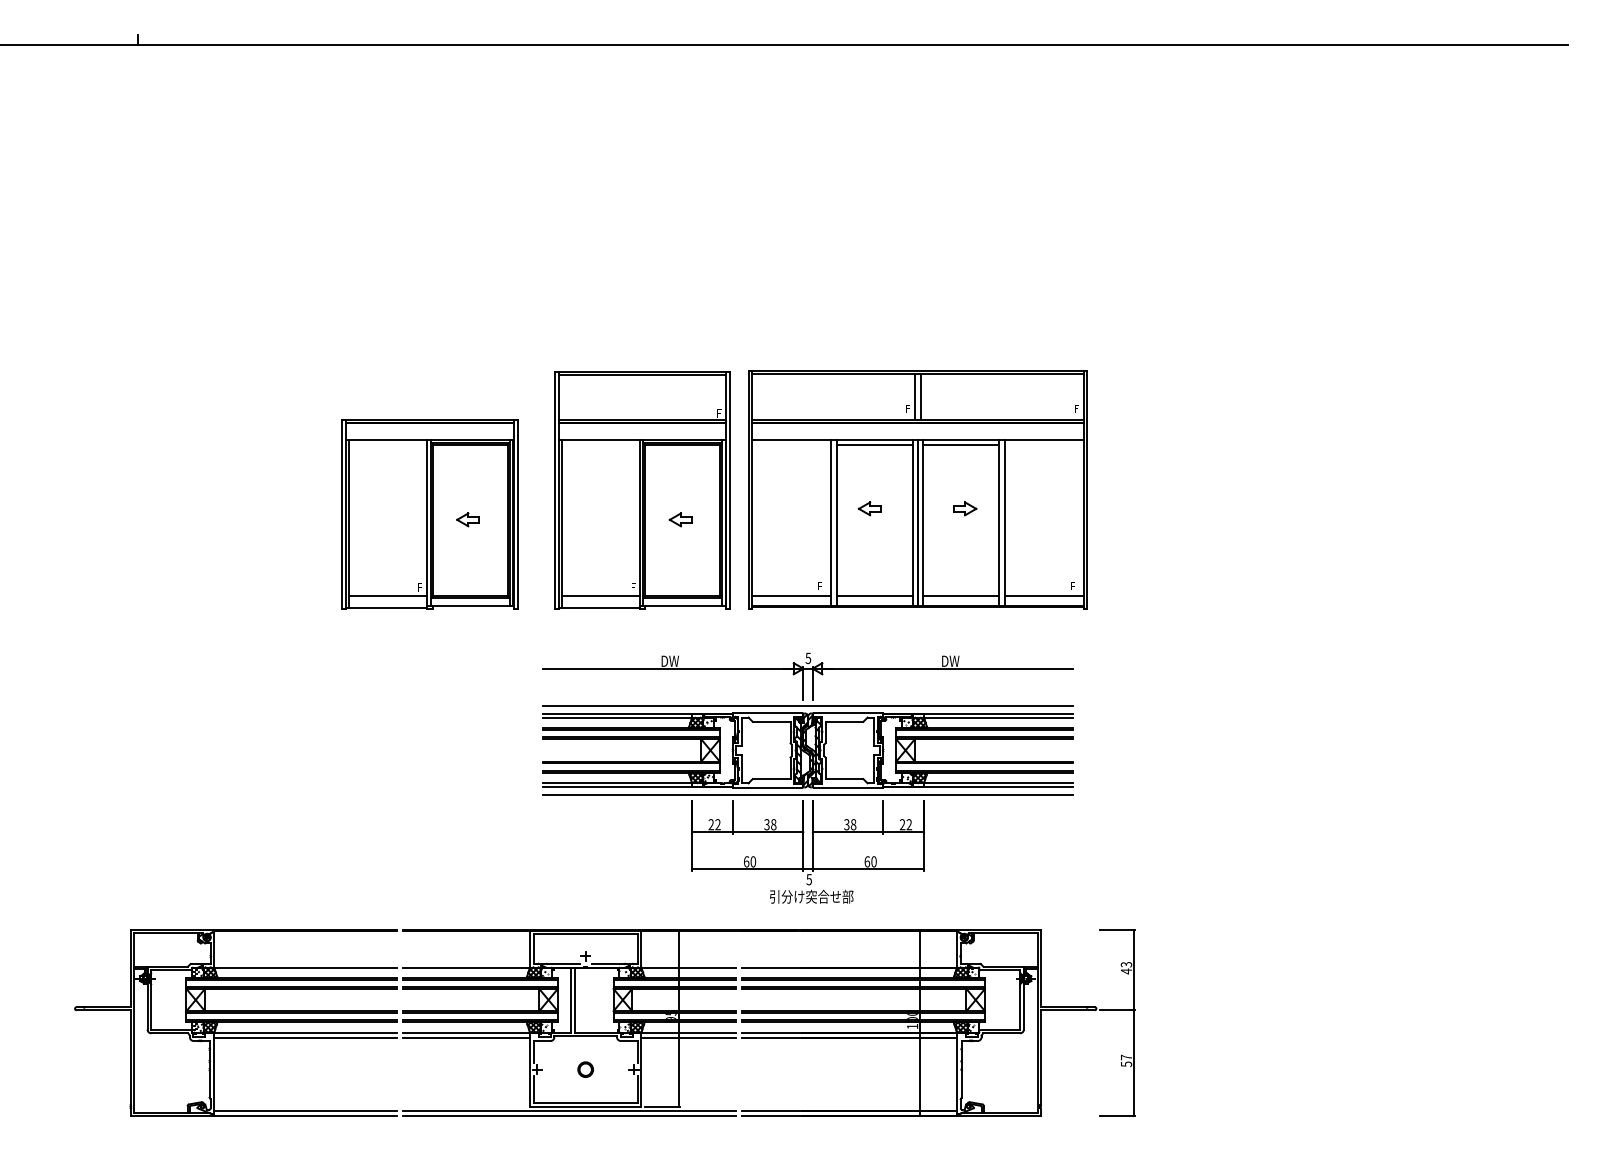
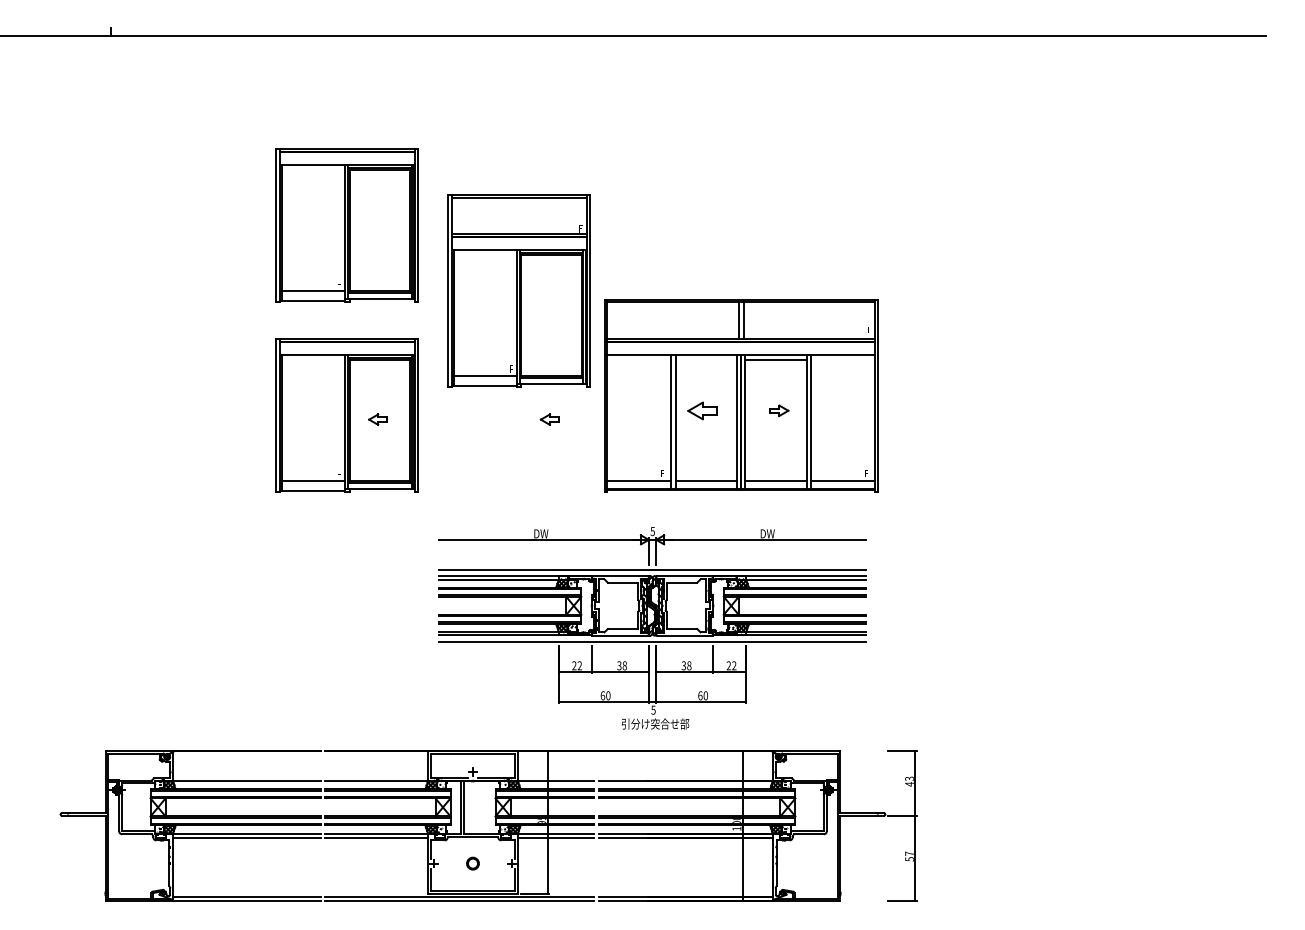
part: (429, 279) -> (346, 225), added
line: (874, 445) -> (706, 359), removed
part: (642, 489) -> (518, 290), moved
part: (869, 508) -> (702, 410), size x1.6

